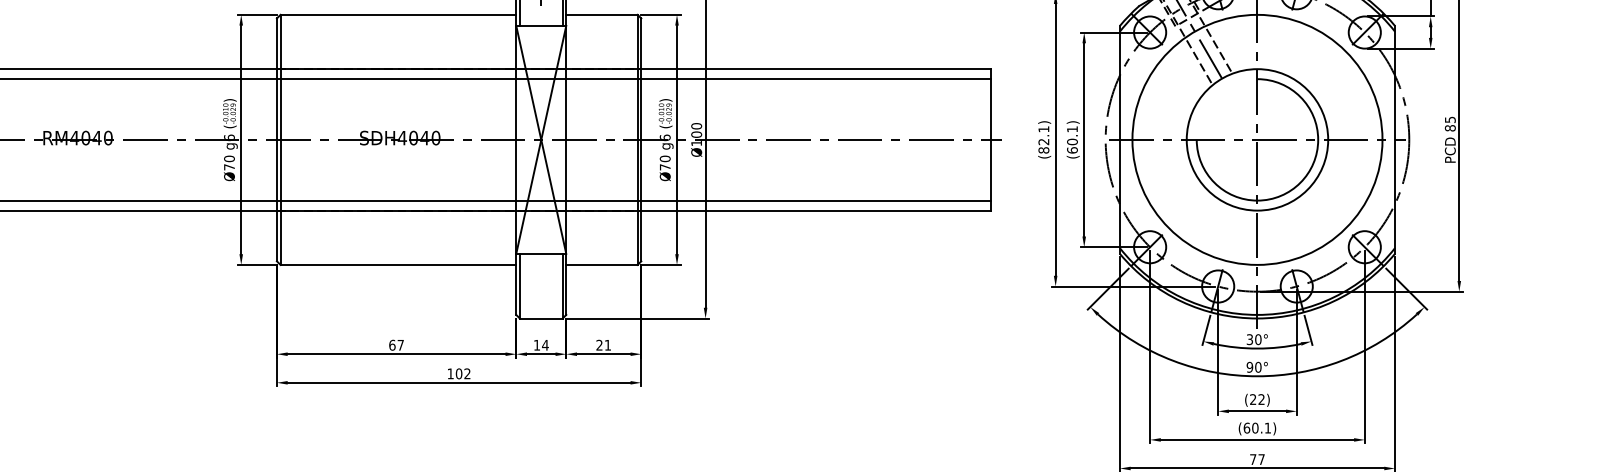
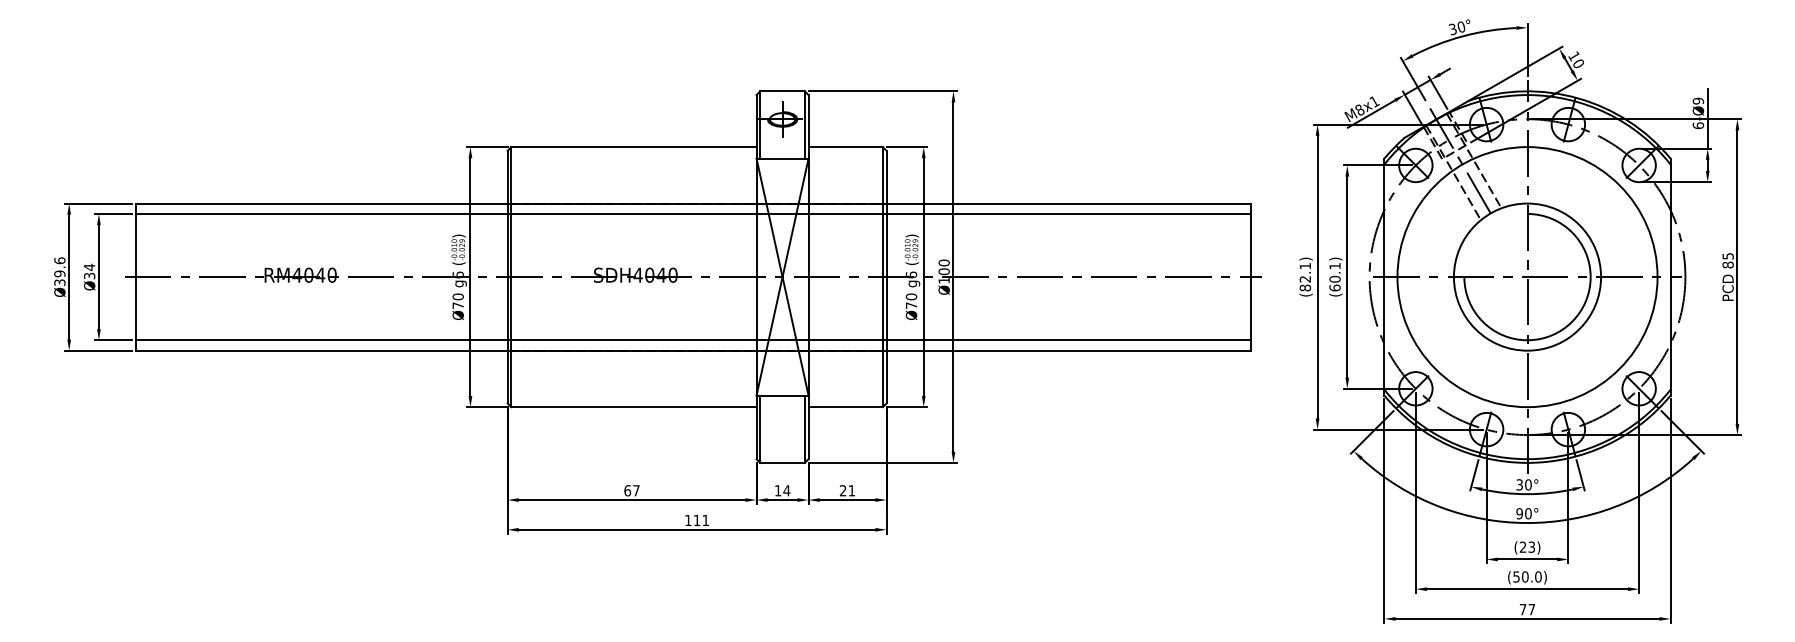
text: (462, 373) -> (700, 520), 102 -> 111
text: (1261, 399) -> (1531, 547), (22) -> (23)
text: (1257, 427) -> (1527, 576), (60.1) -> (50.0)

